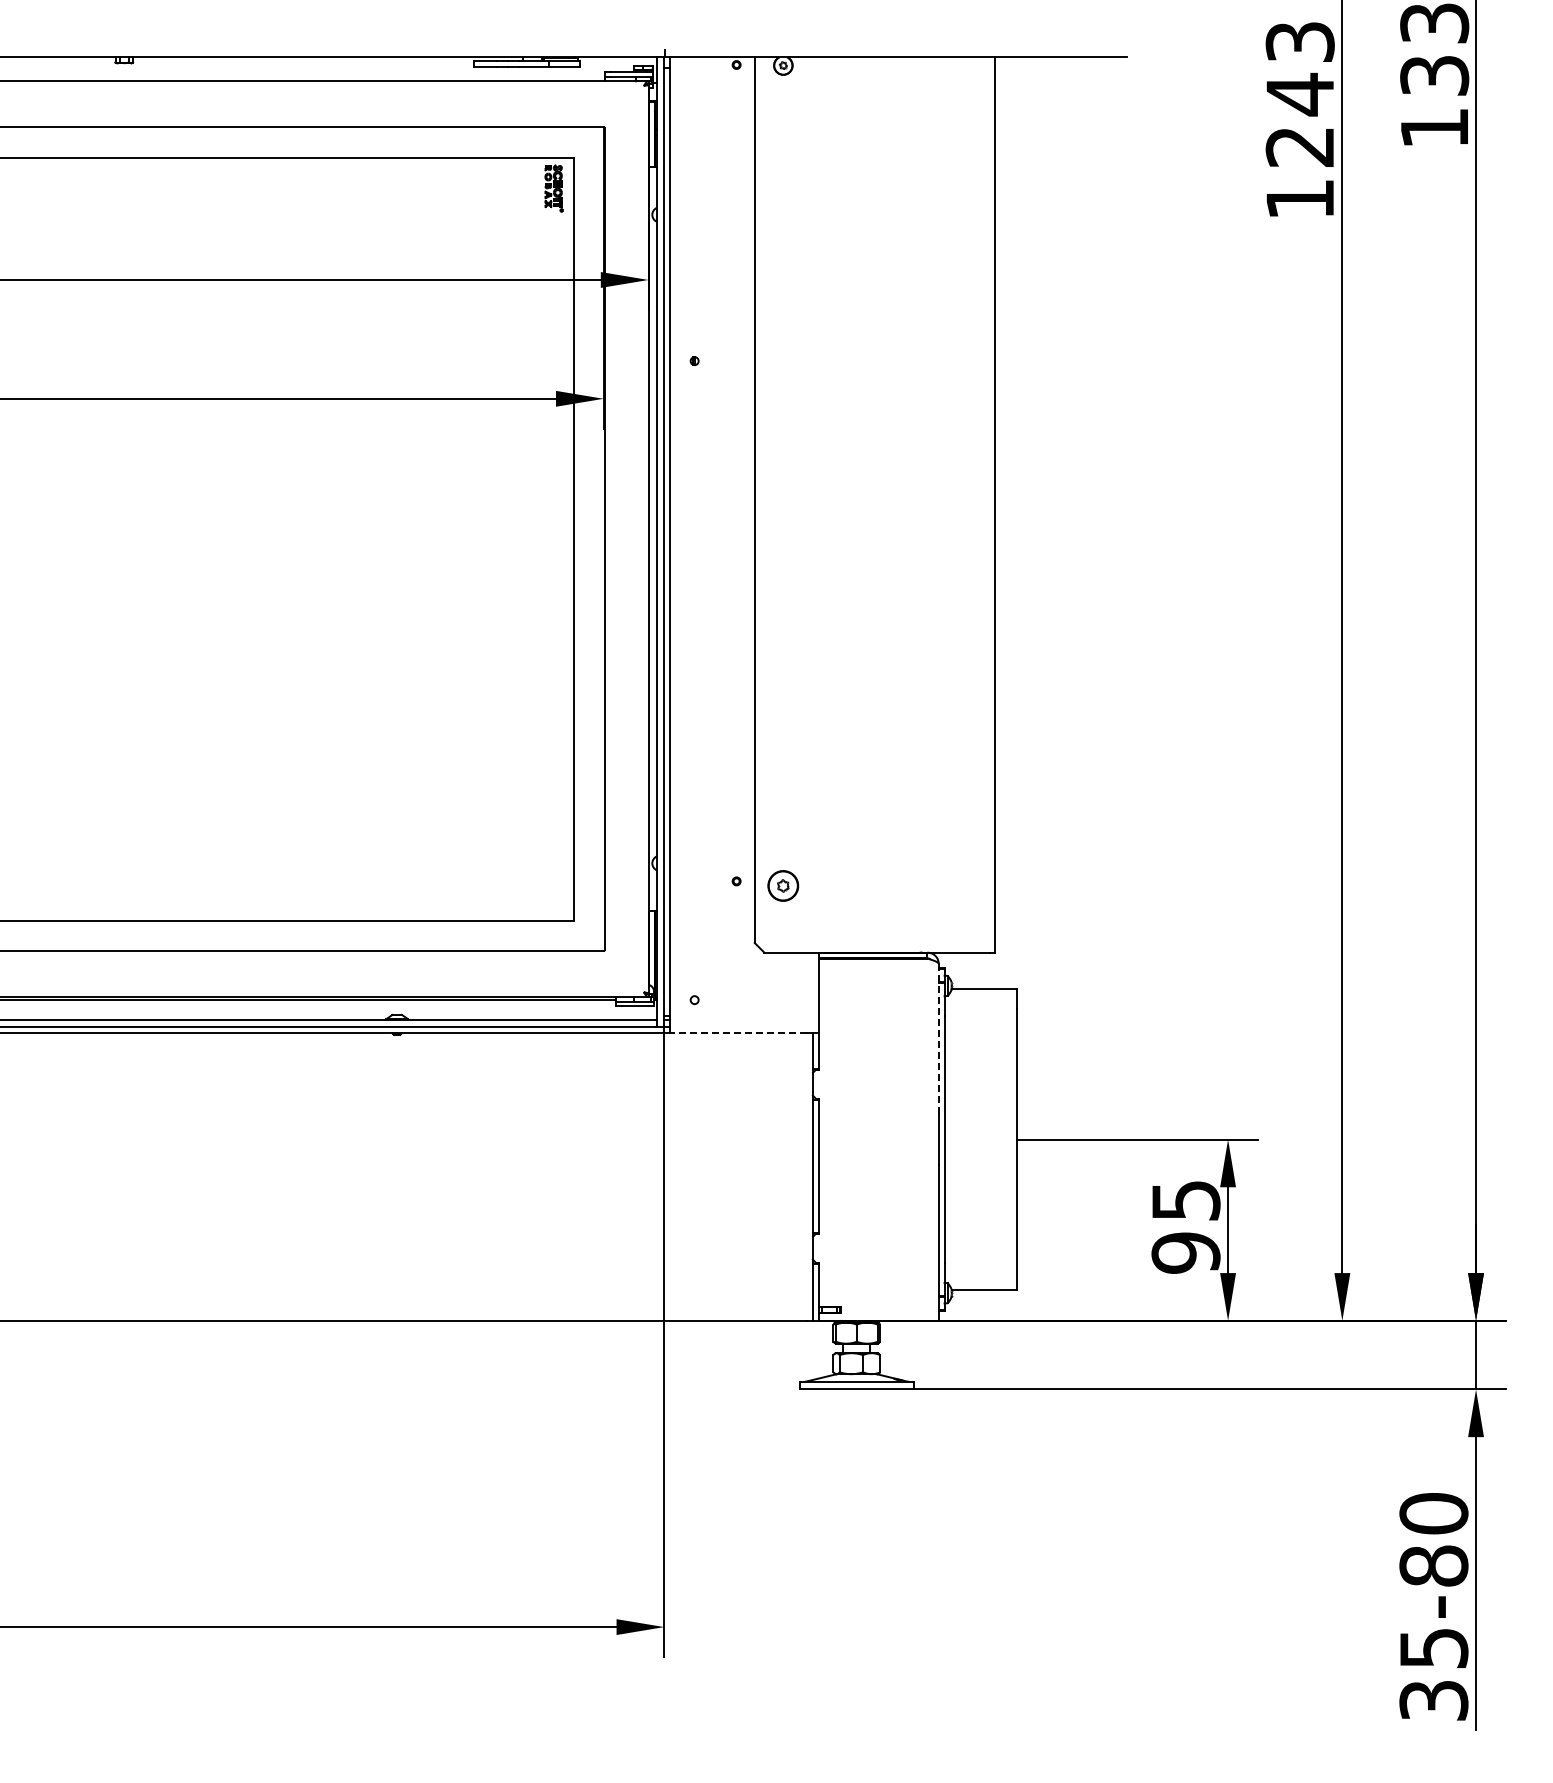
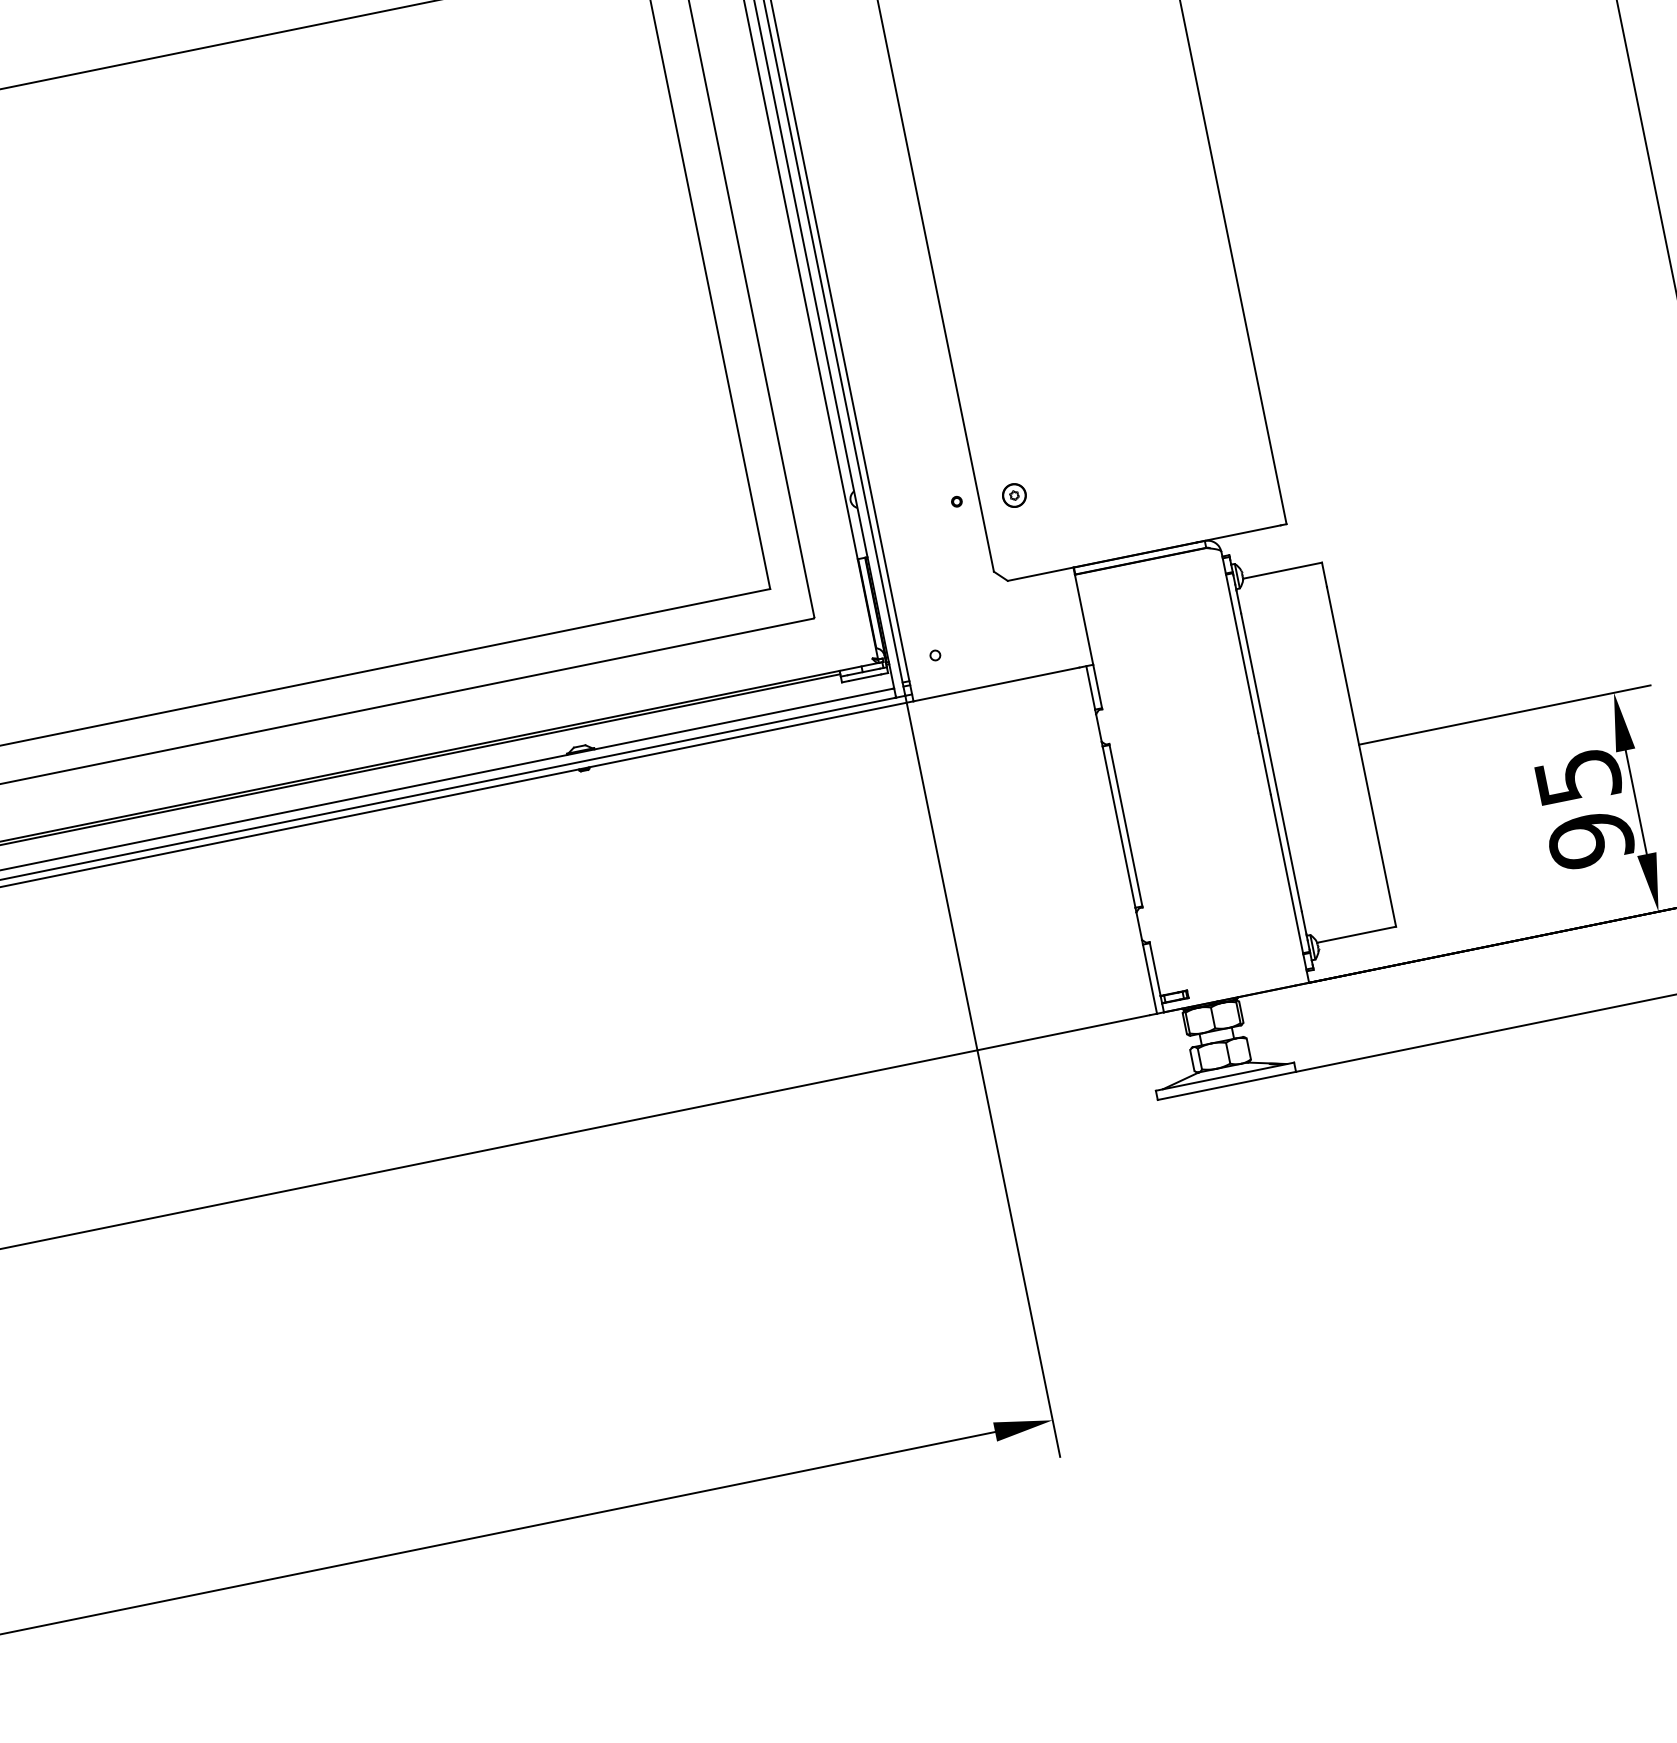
part: (783, 885) -> (1014, 495), size x0.62
line: (738, 1033) -> (996, 685), dashed -> solid
line: (938, 1039) -> (1239, 643), dashed -> solid

